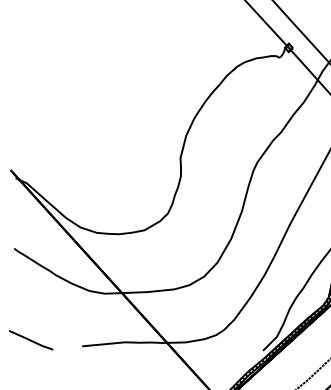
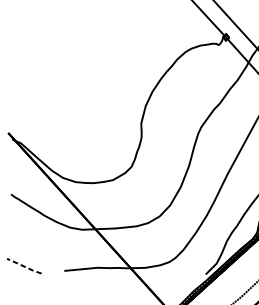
line: (30, 340) -> (23, 266), solid -> dashed

